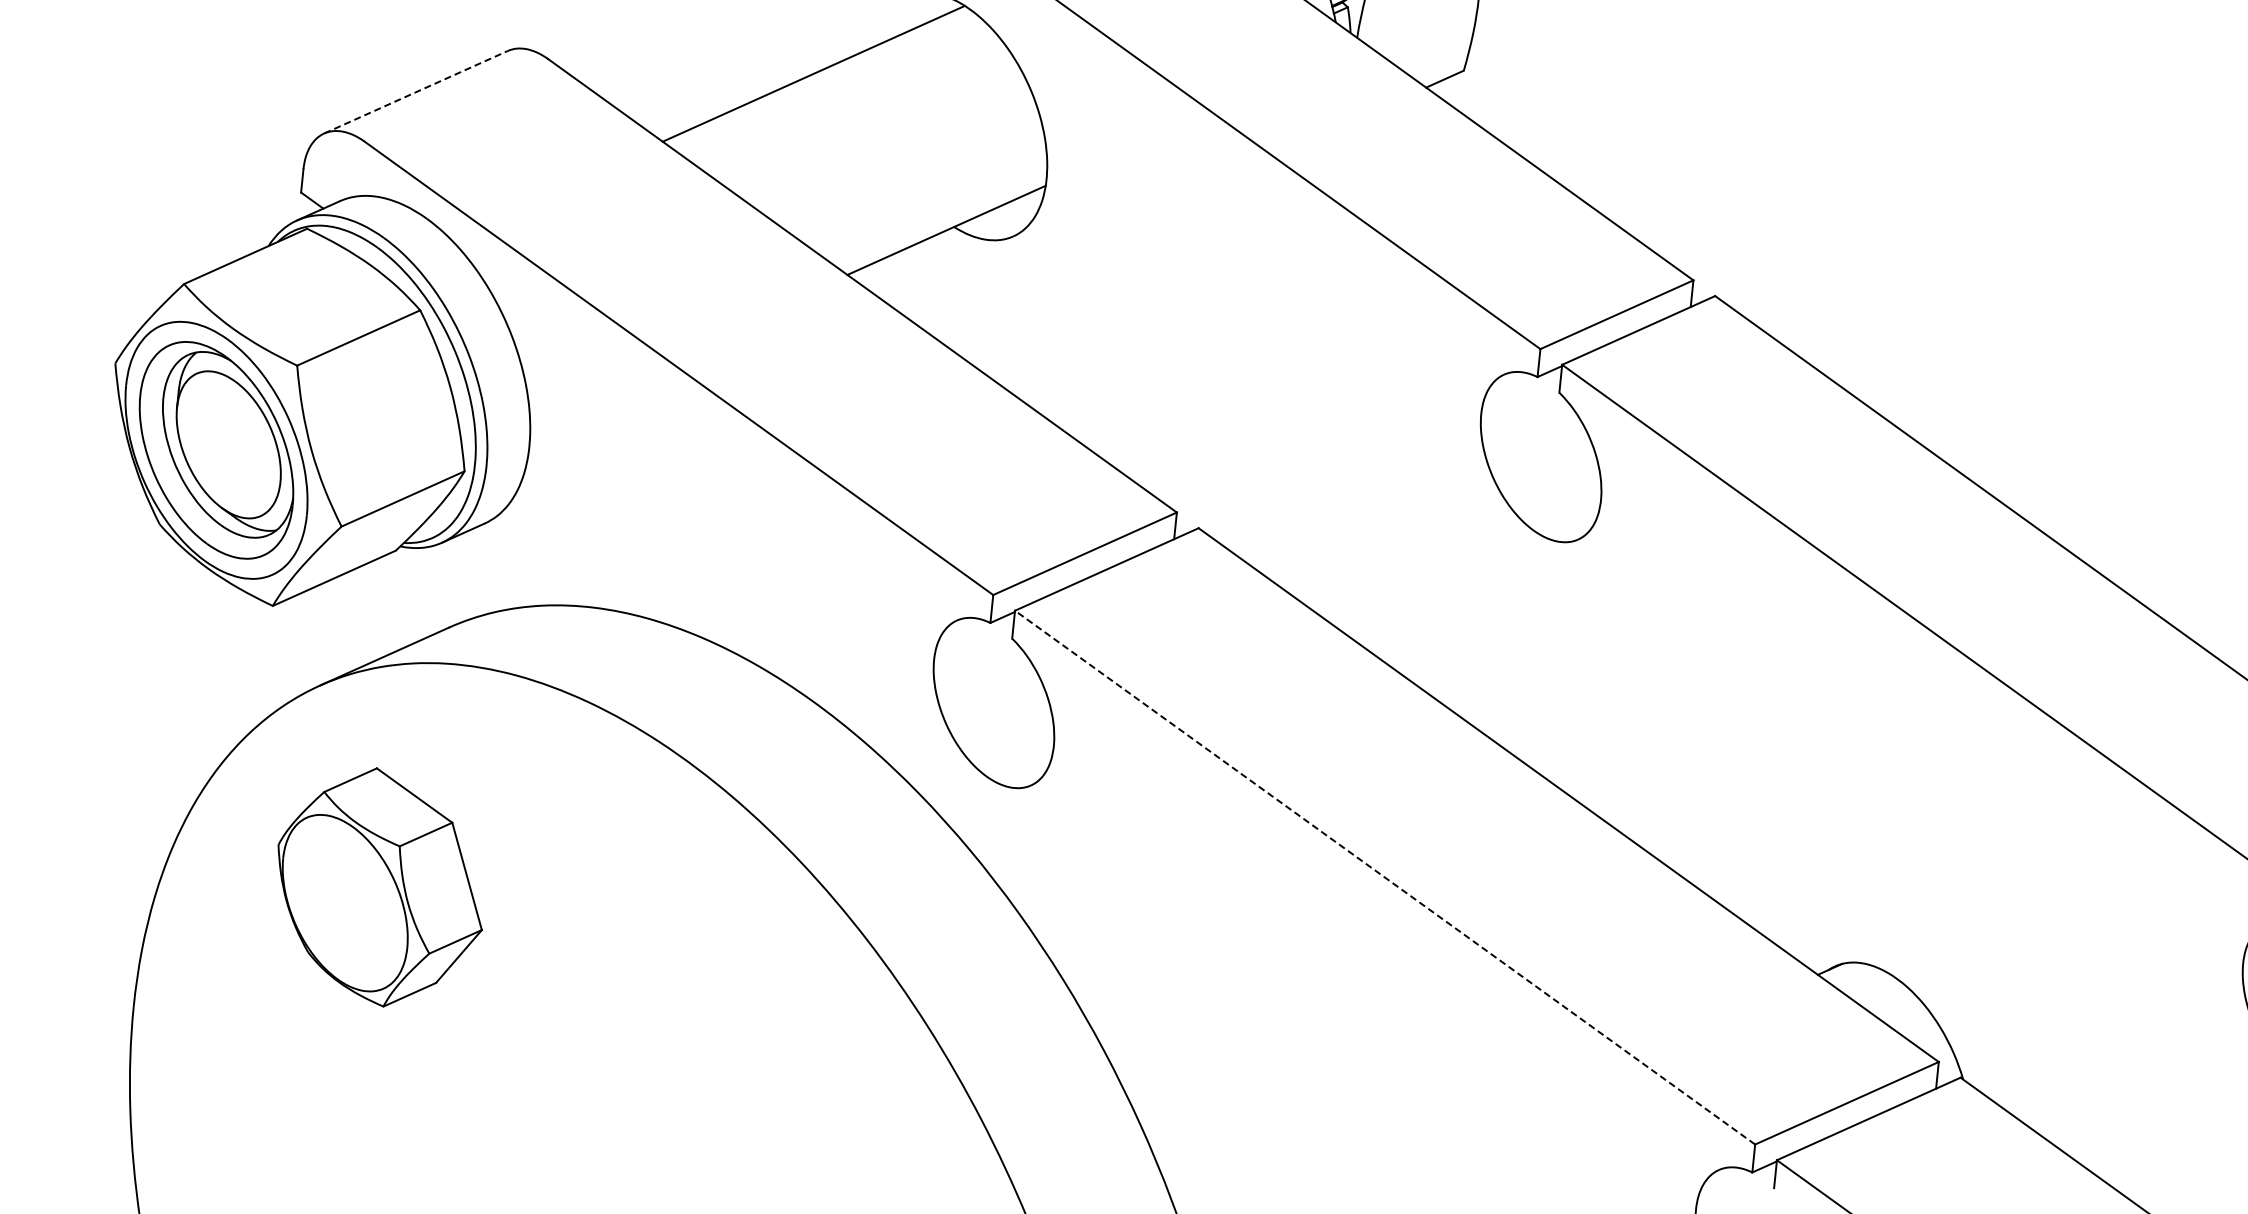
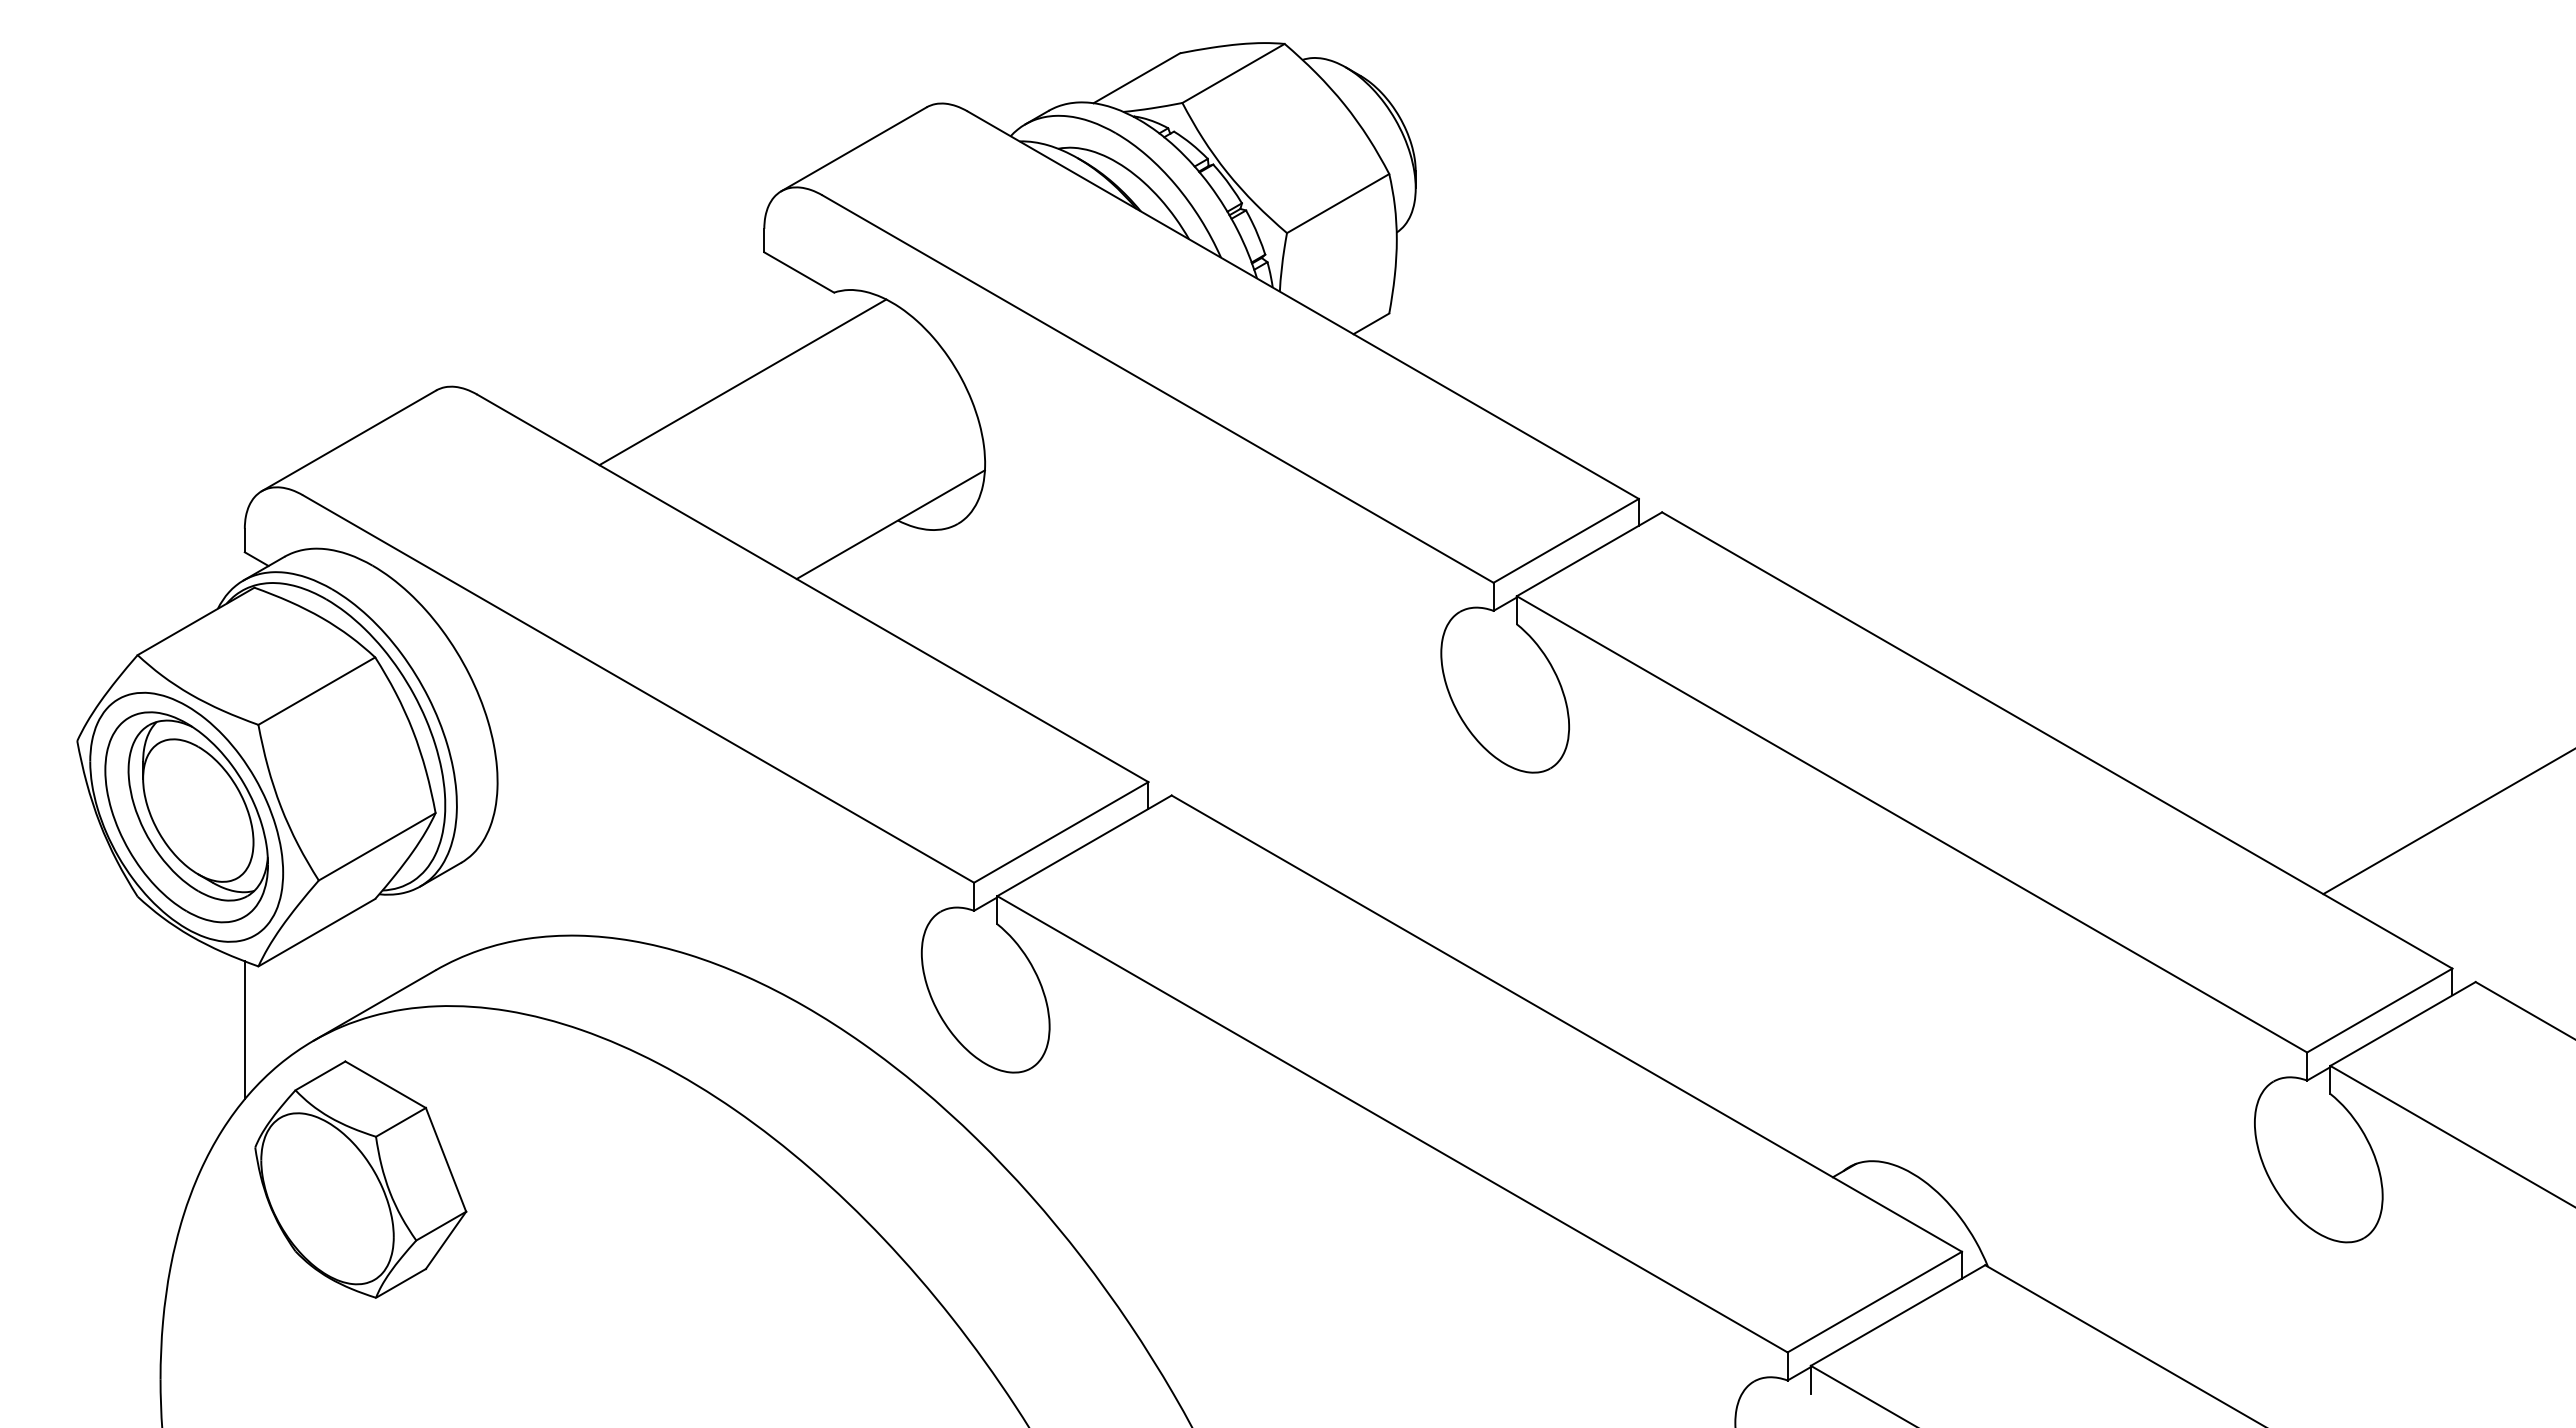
line: (416, 91) -> (349, 440), dashed -> solid
line: (252, 668) -> (244, 1030), added
line: (1385, 877) -> (1392, 1124), dashed -> solid
part: (379, 887) -> (360, 1179), moved

